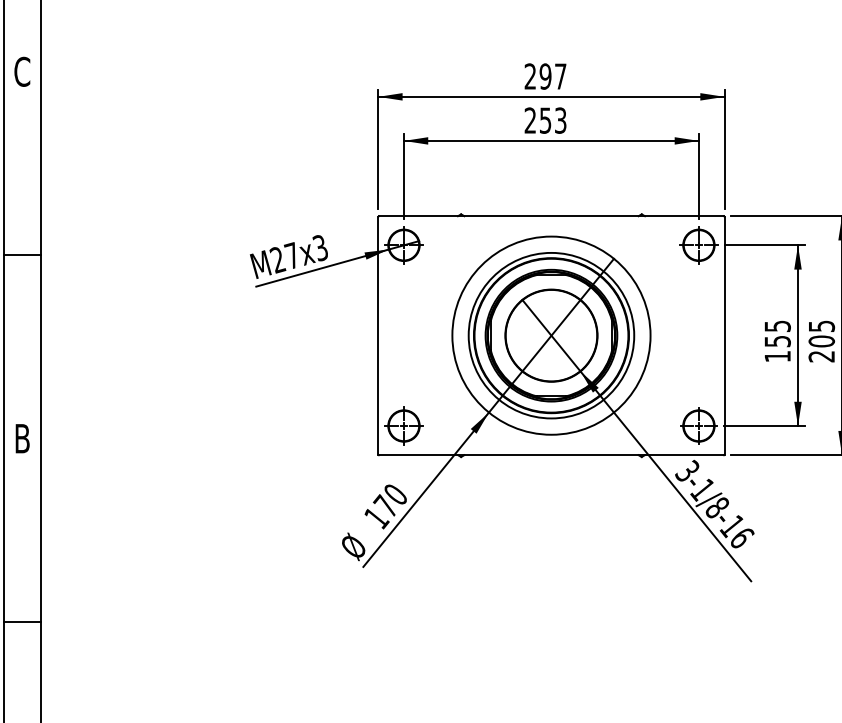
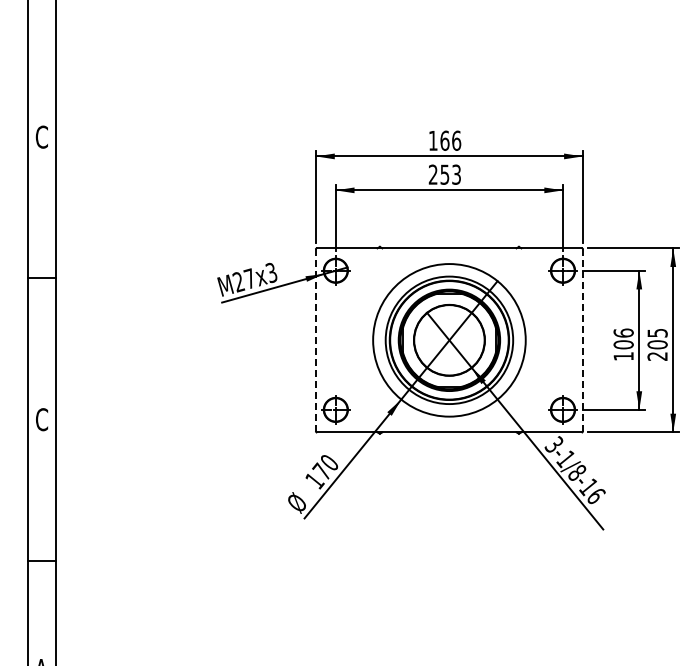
text: (545, 76) -> (444, 140), 297 -> 166
text: (777, 333) -> (623, 338), 155 -> 106
line: (378, 335) -> (316, 340), solid -> dashed
line: (724, 335) -> (582, 340), solid -> dashed
text: (23, 438) -> (42, 419), B -> C

